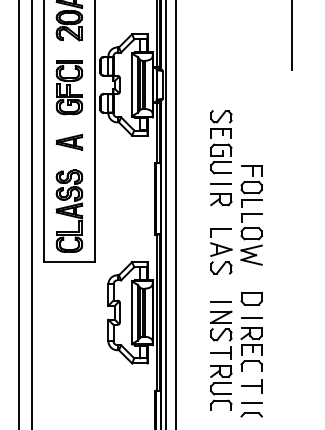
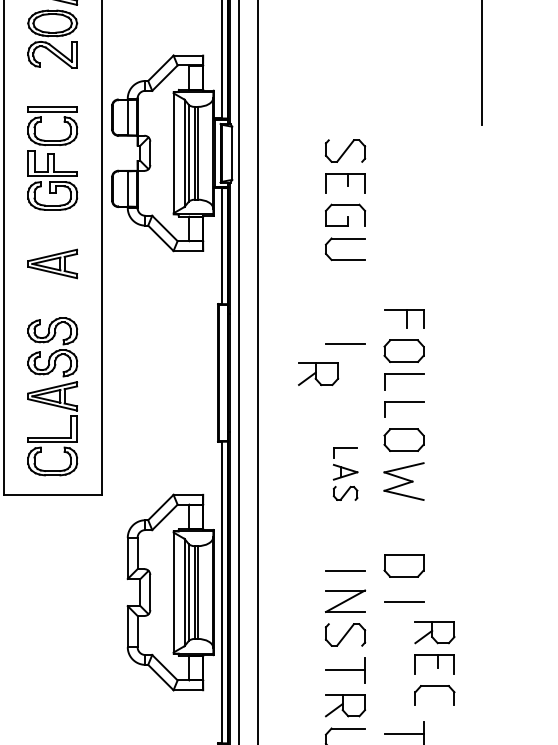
part: (221, 142) -> (345, 200), moved
part: (221, 199) -> (318, 374), moved
part: (221, 251) -> (345, 474), size x0.6
part: (251, 349) -> (434, 663), moved

